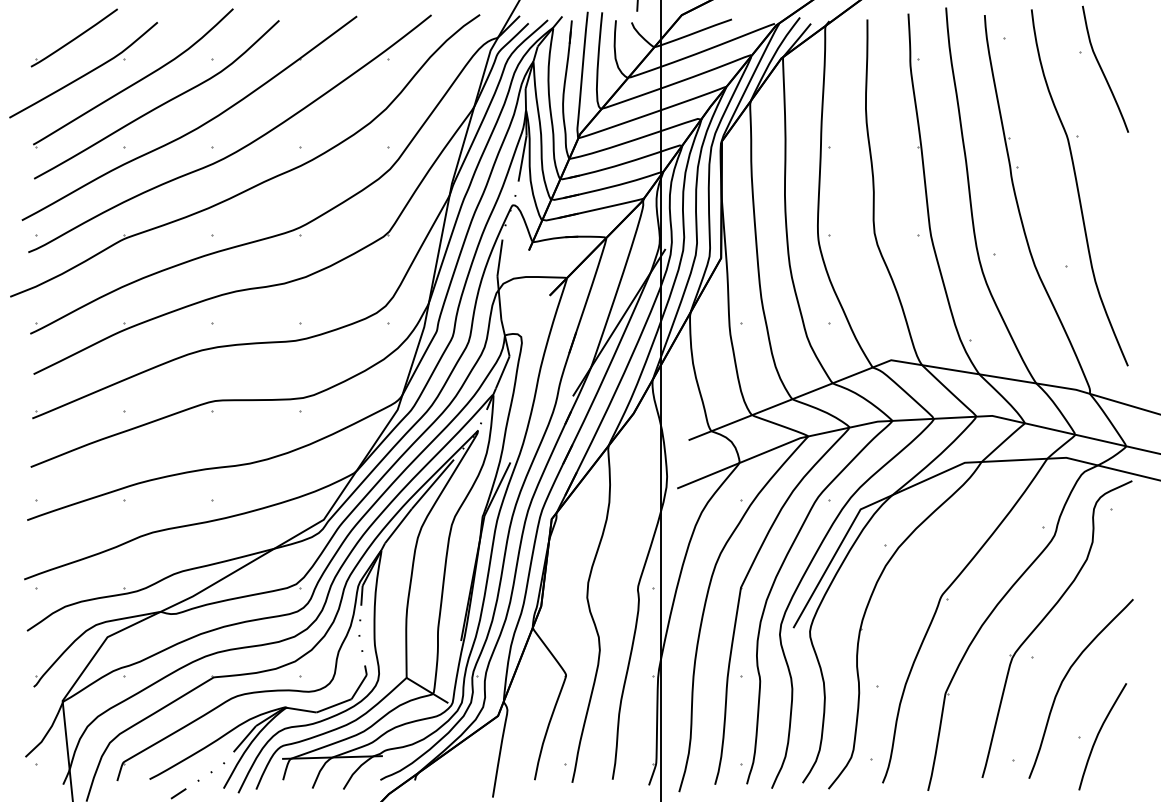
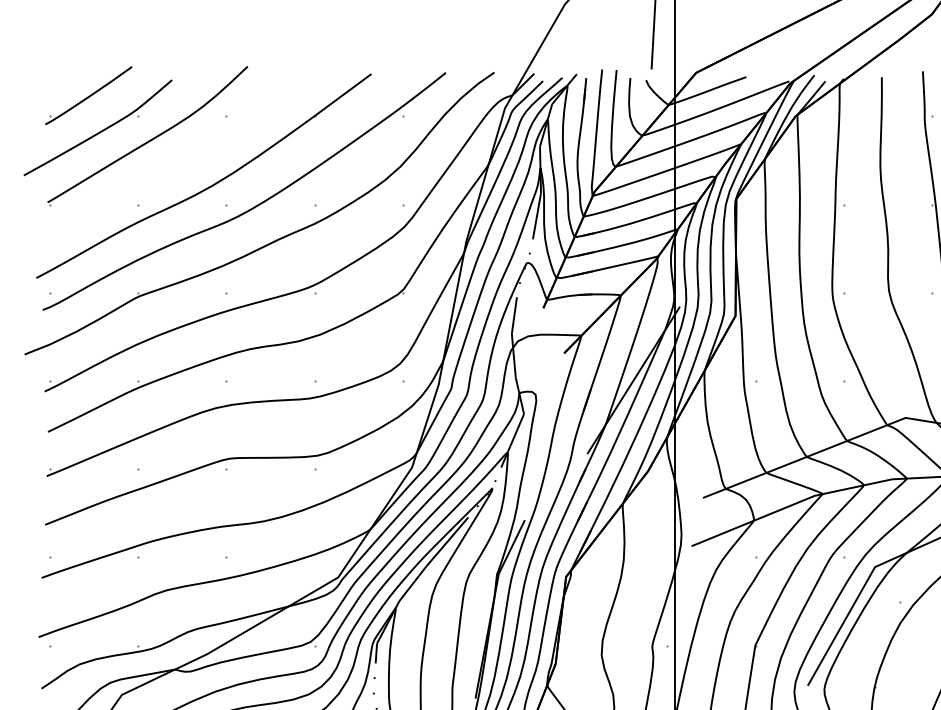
curve: (158, 105) -> (172, 163), removed

